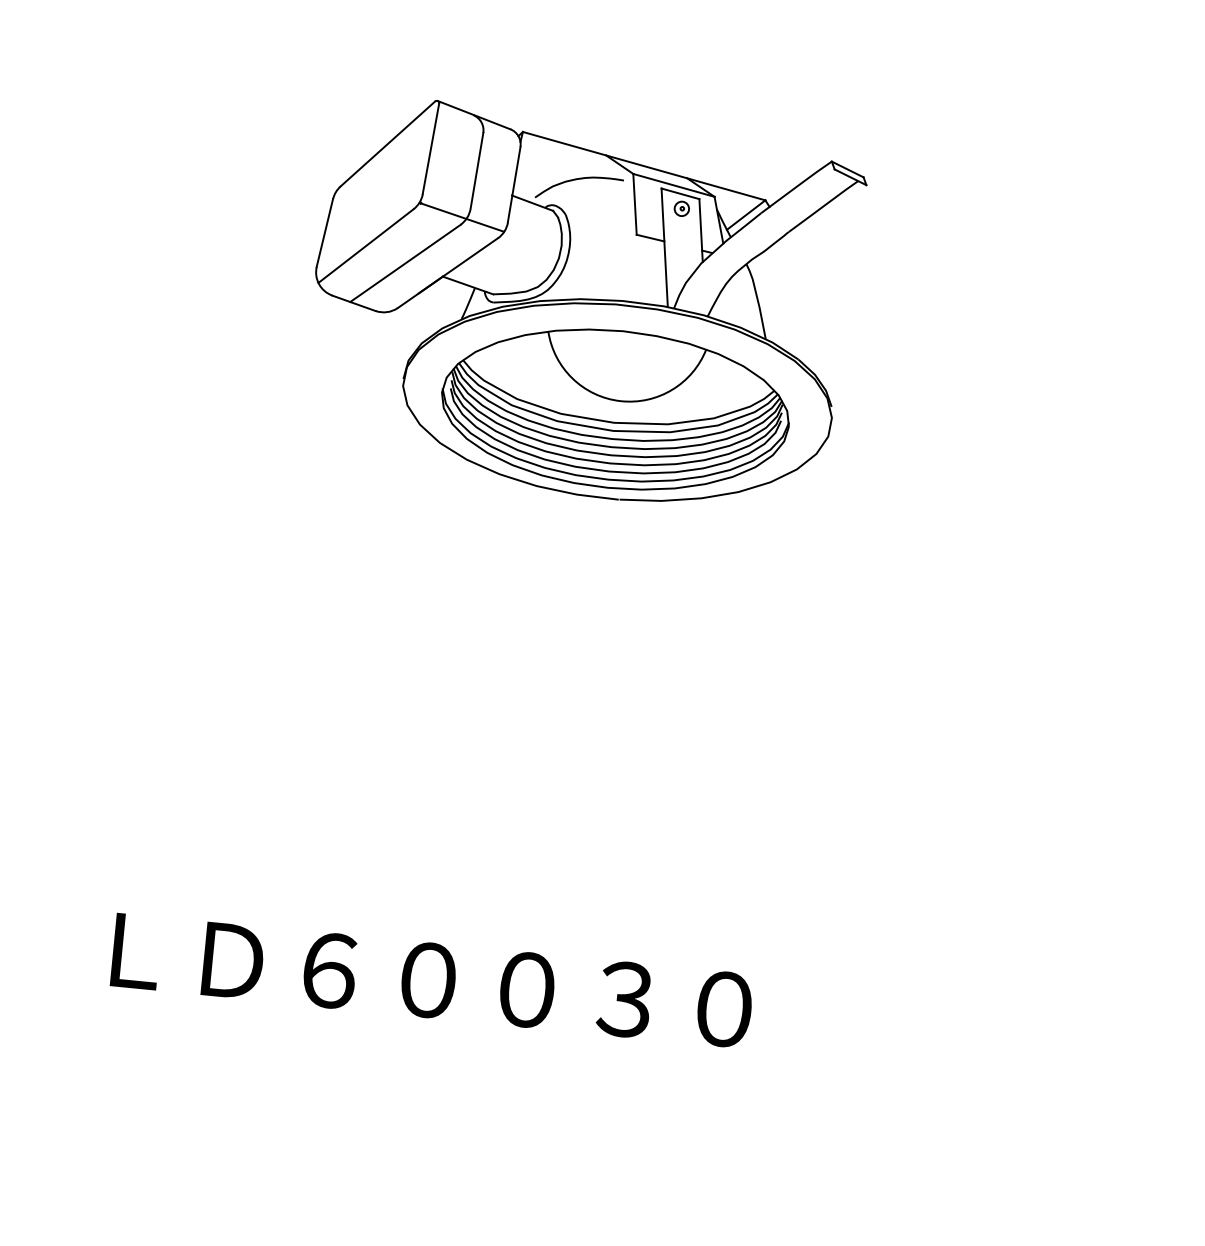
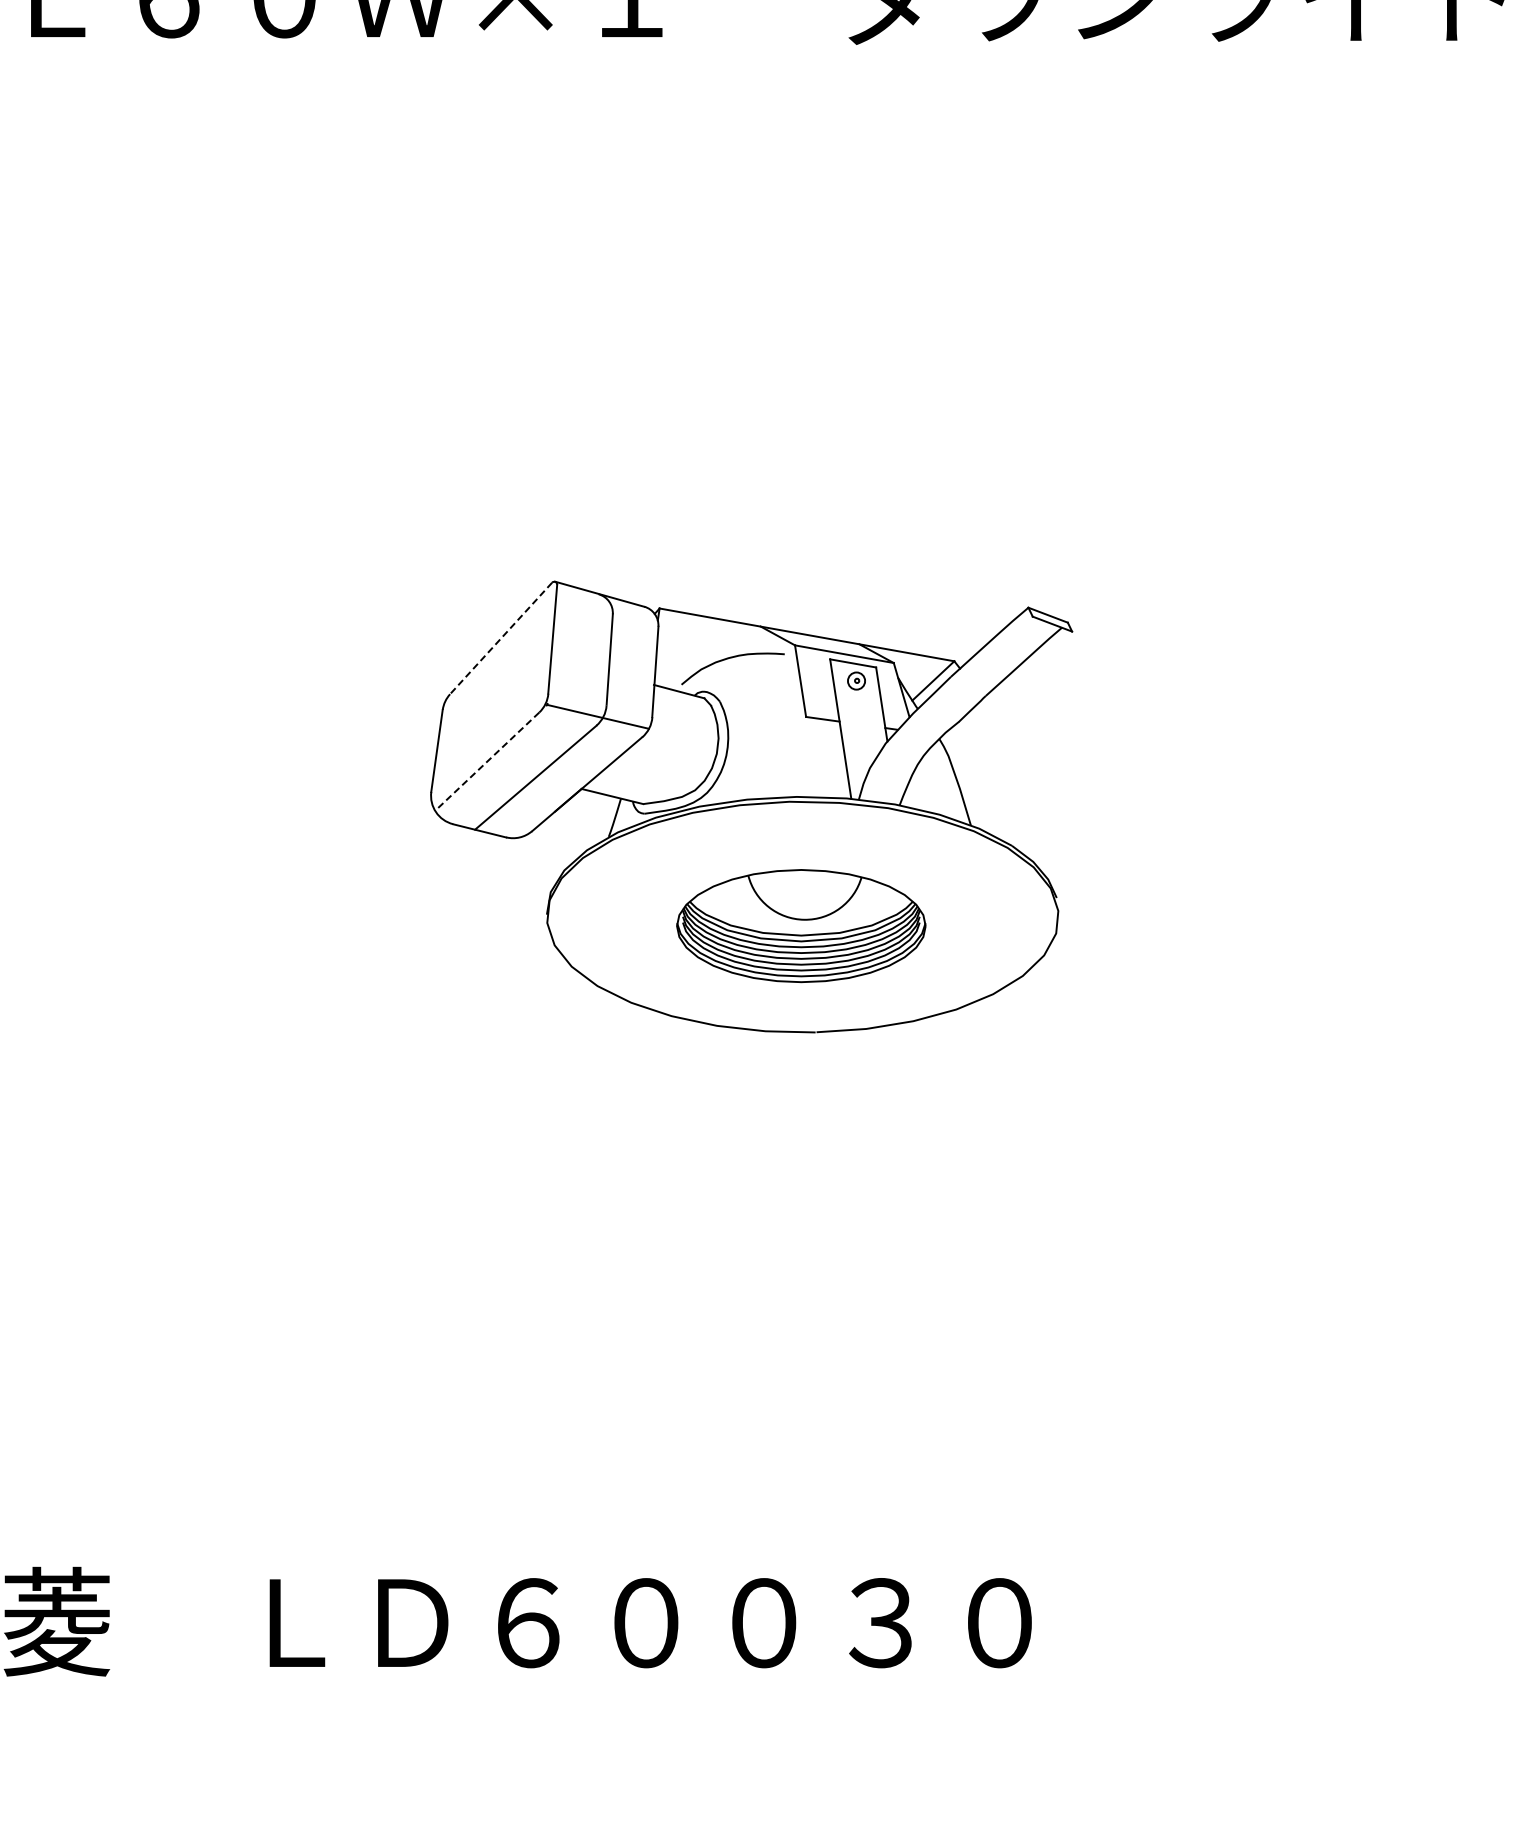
line: (388, 144) -> (501, 638), solid -> dashed
line: (366, 245) -> (487, 761), solid -> dashed
part: (615, 408) -> (801, 925), size x0.6

